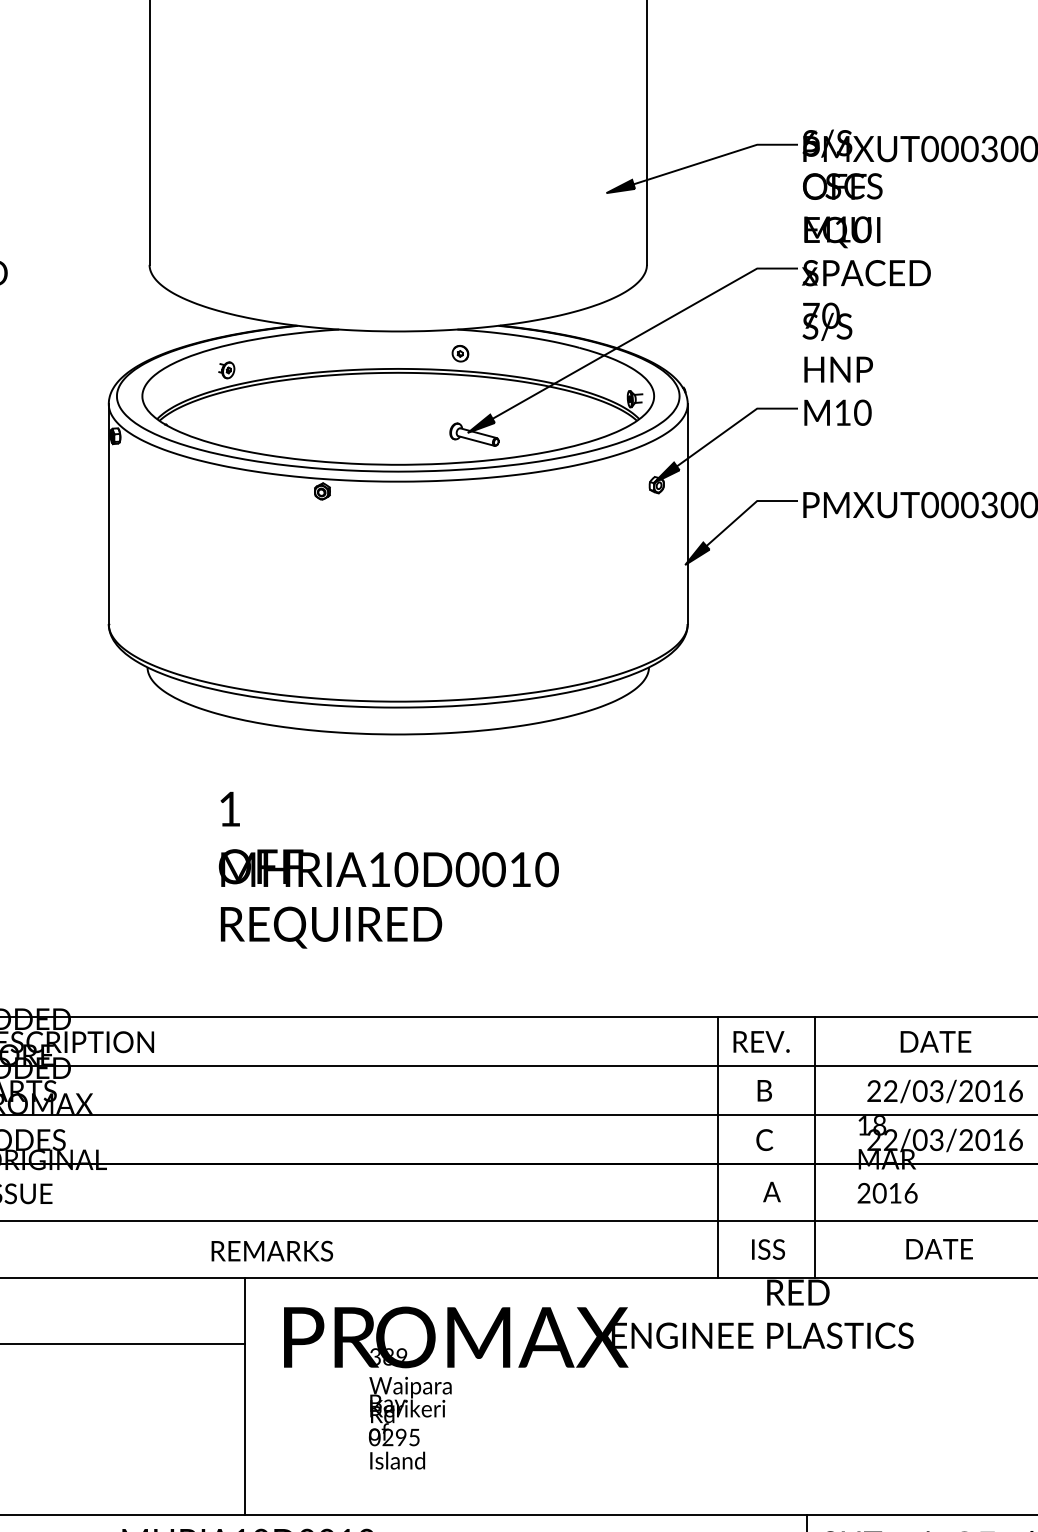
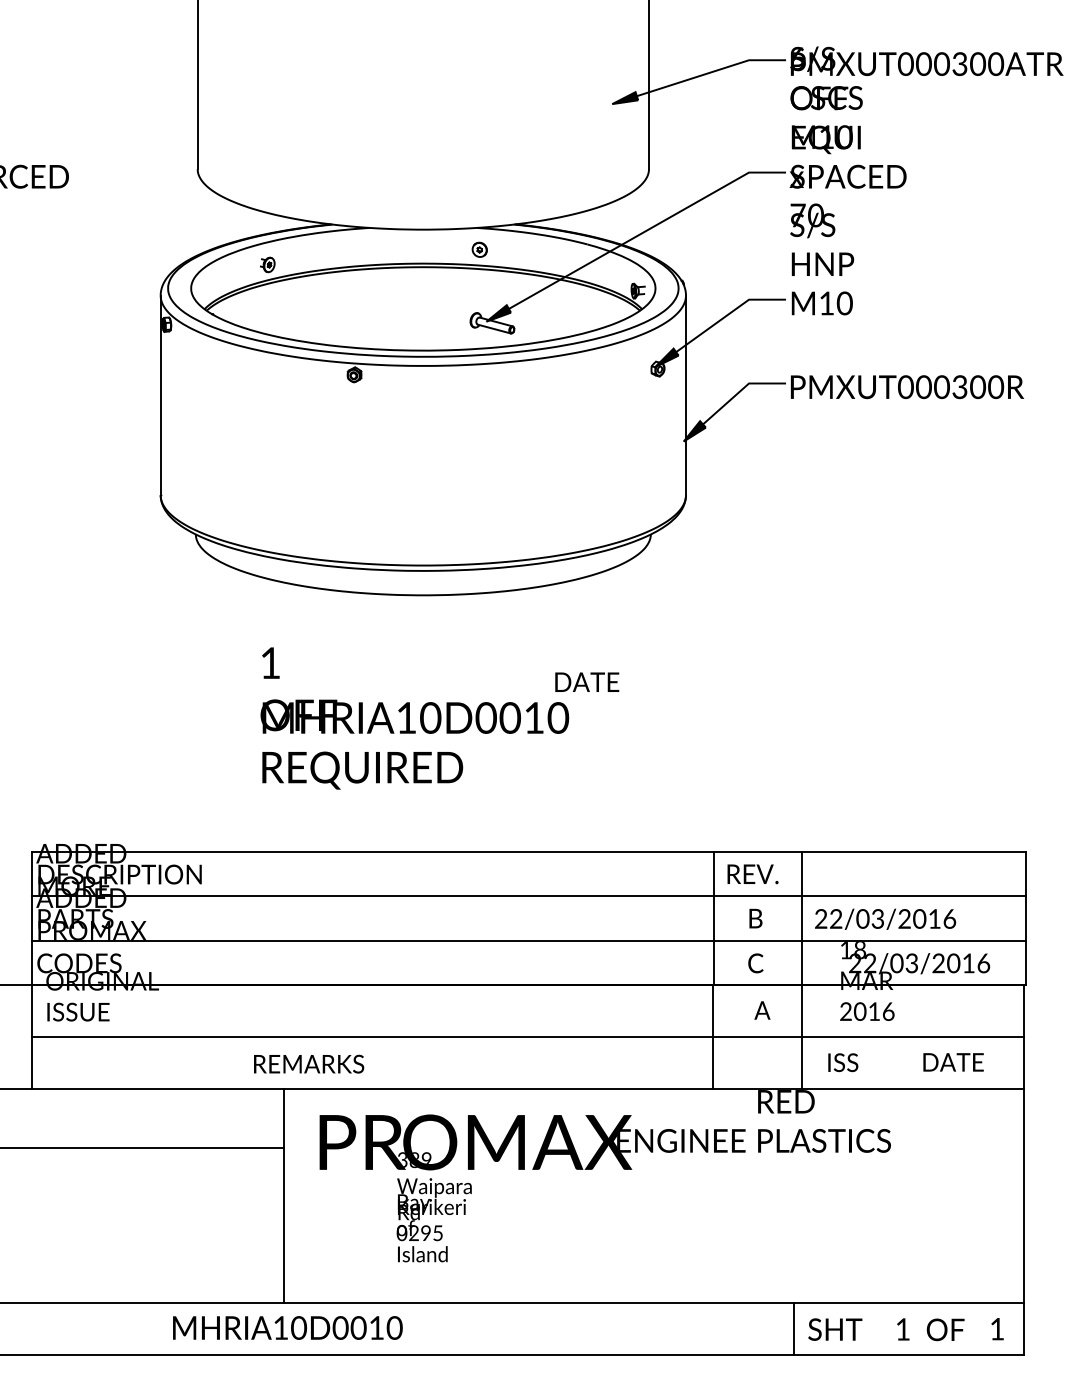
text: (936, 1041) -> (587, 681), moved
text: (945, 1090) -> (885, 918), moved
text: (768, 1249) -> (843, 1062), moved
text: (939, 1249) -> (953, 1062), moved

